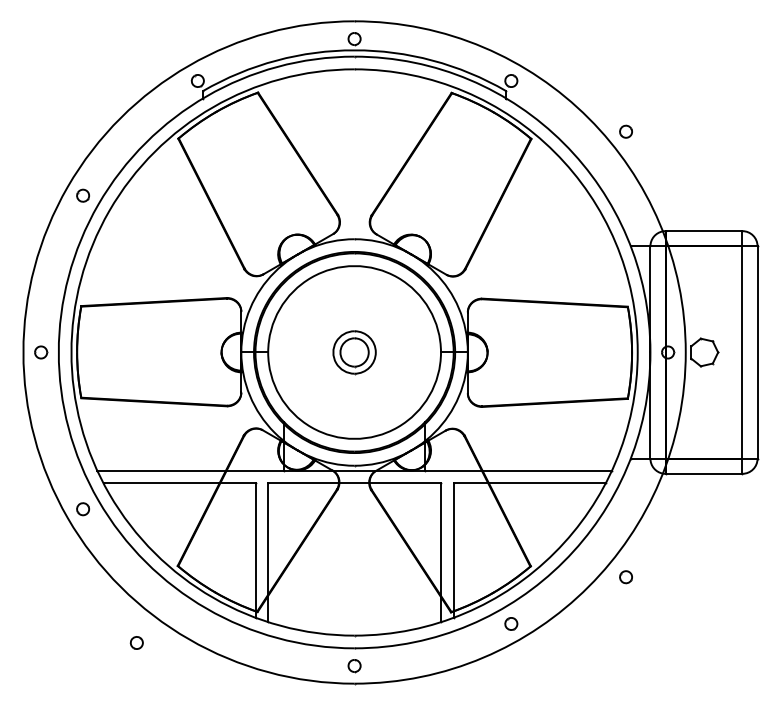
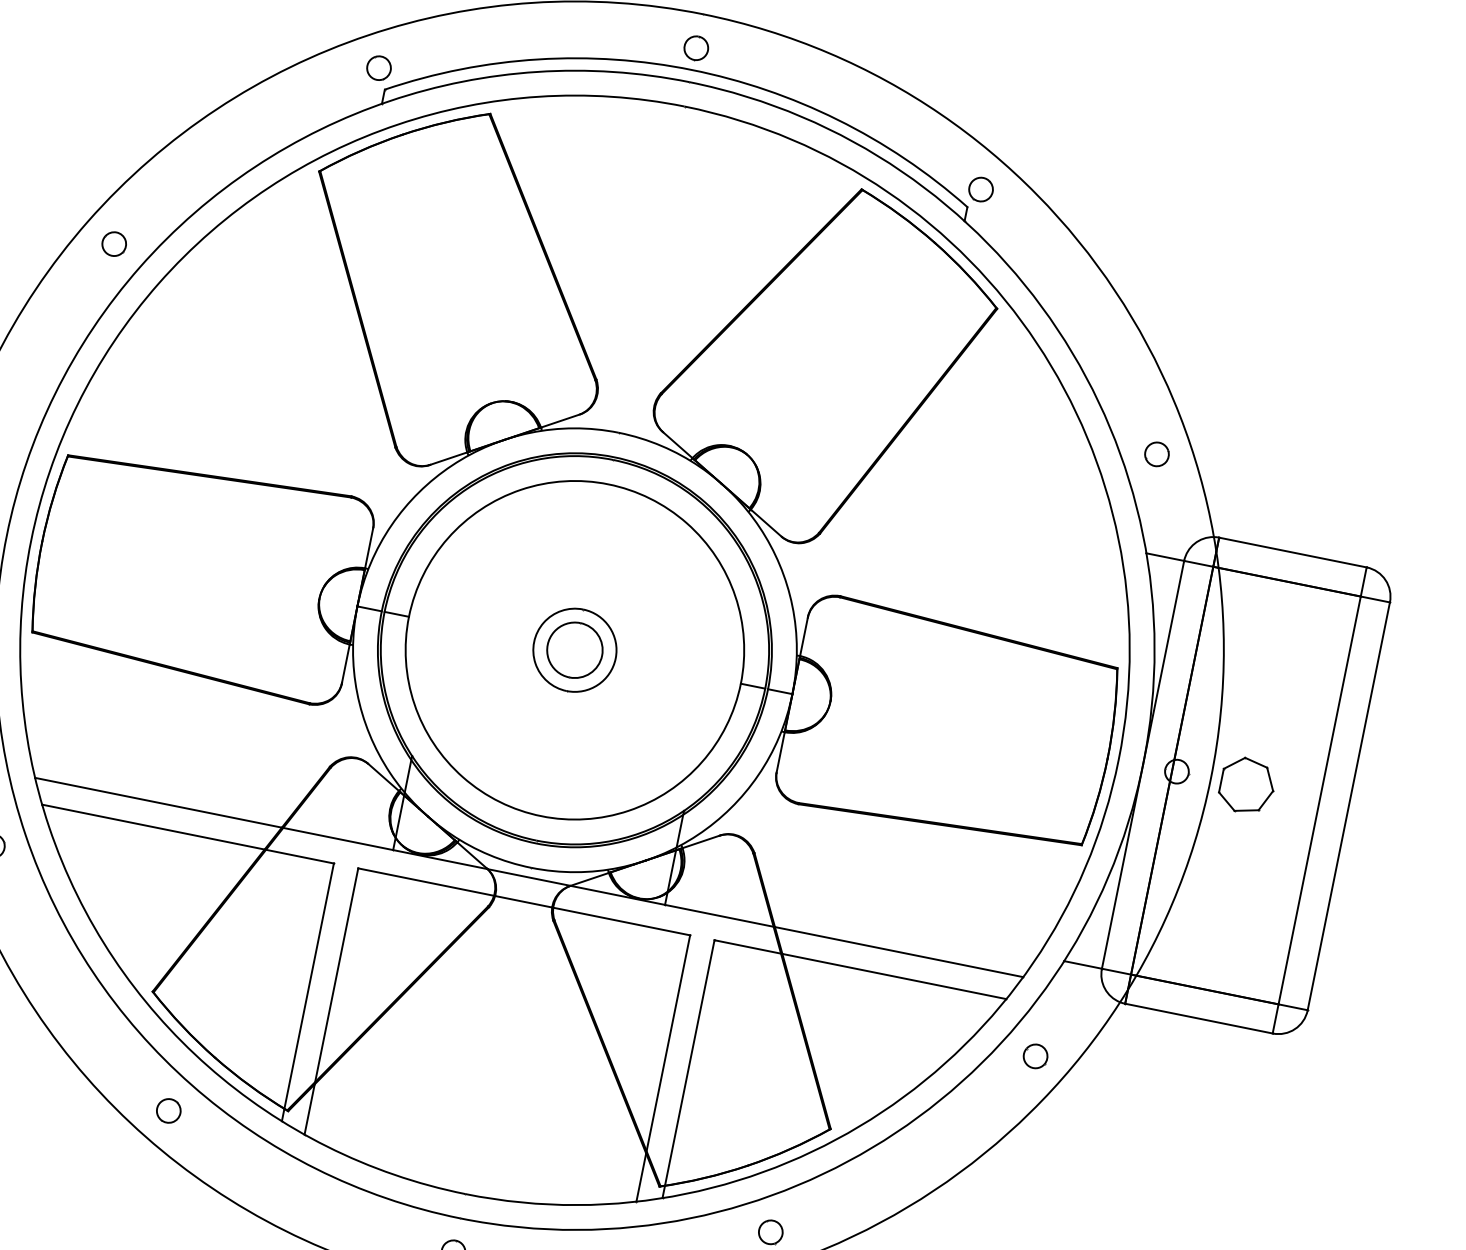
part: (625, 131) -> (1155, 453), moved
part: (625, 577) -> (1034, 1056), moved
part: (136, 642) -> (168, 1109), moved

